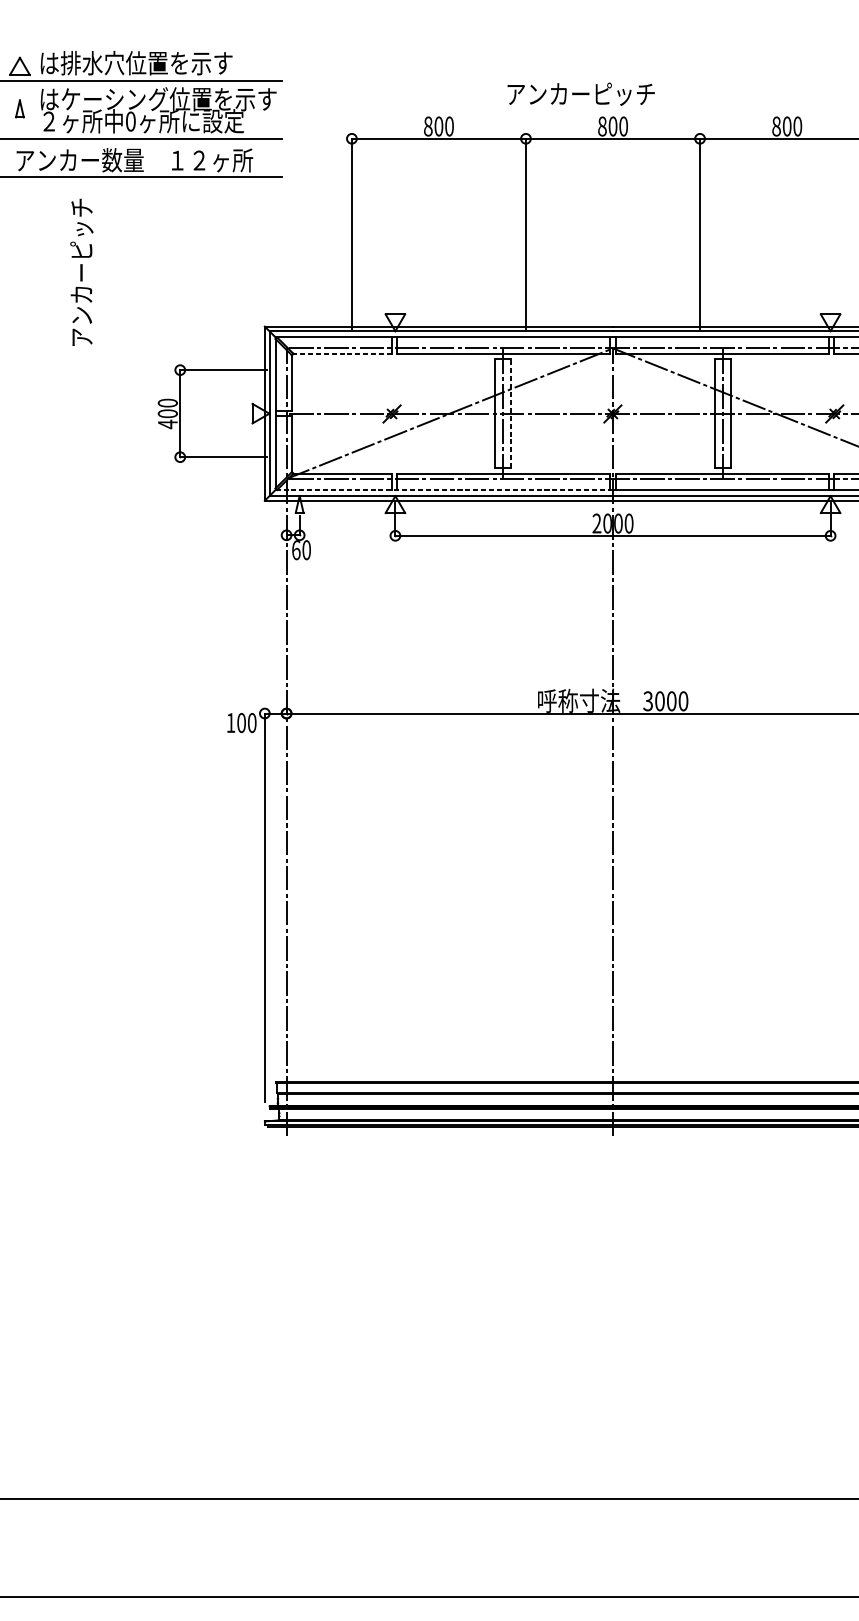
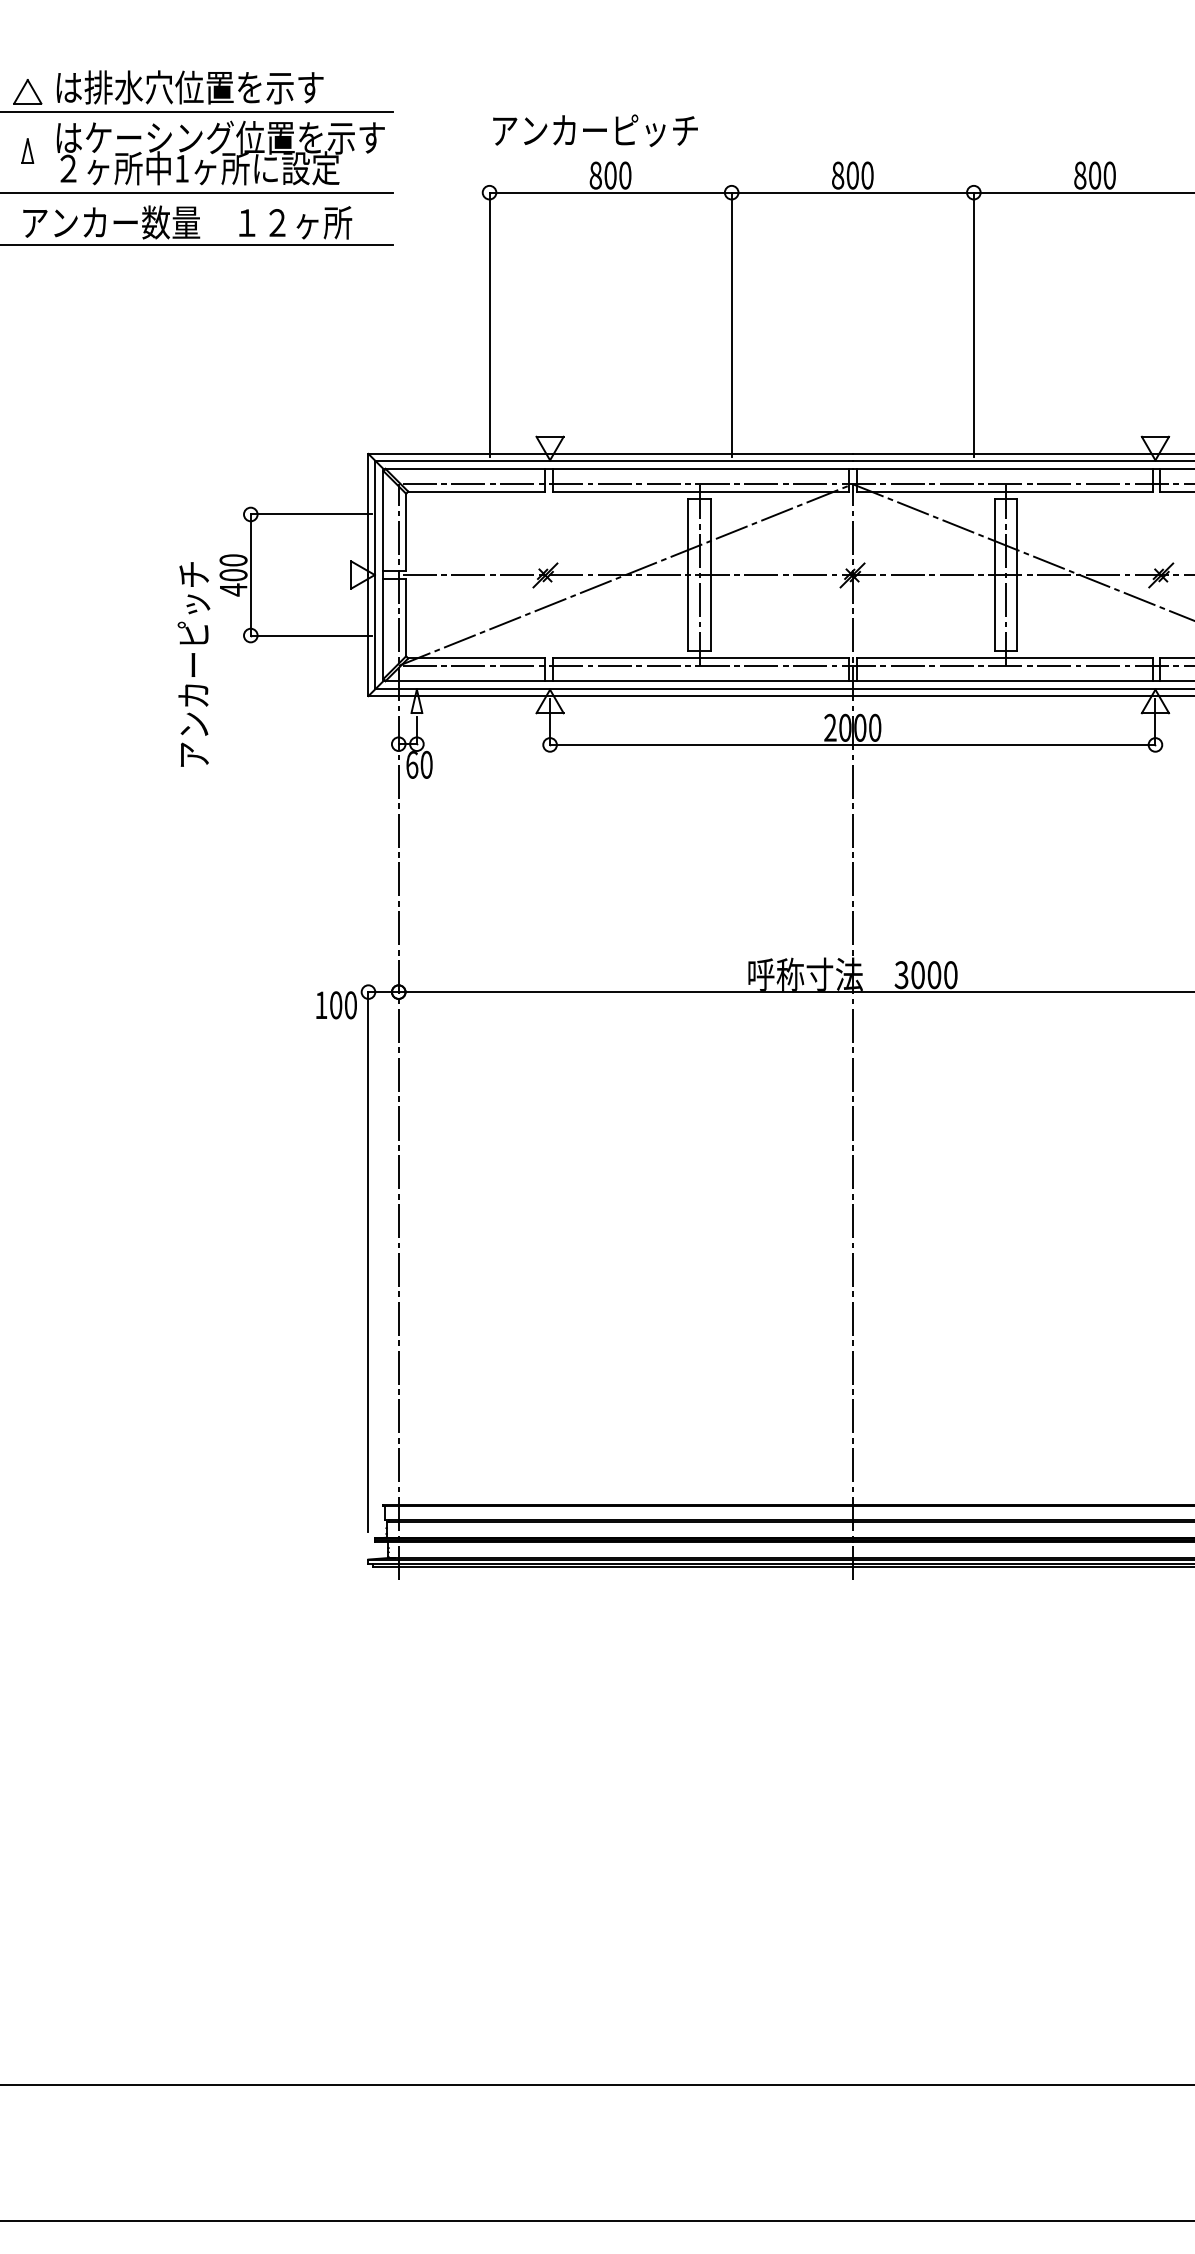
text: (581, 94) -> (595, 130), moved
text: (130, 121) -> (181, 168), 0 -> 1
text: (81, 272) -> (193, 664), moved
line: (342, 353) -> (476, 491), dashed -> solid
line: (510, 414) -> (710, 575), dashed -> solid
line: (444, 490) -> (618, 681), dashed -> solid

